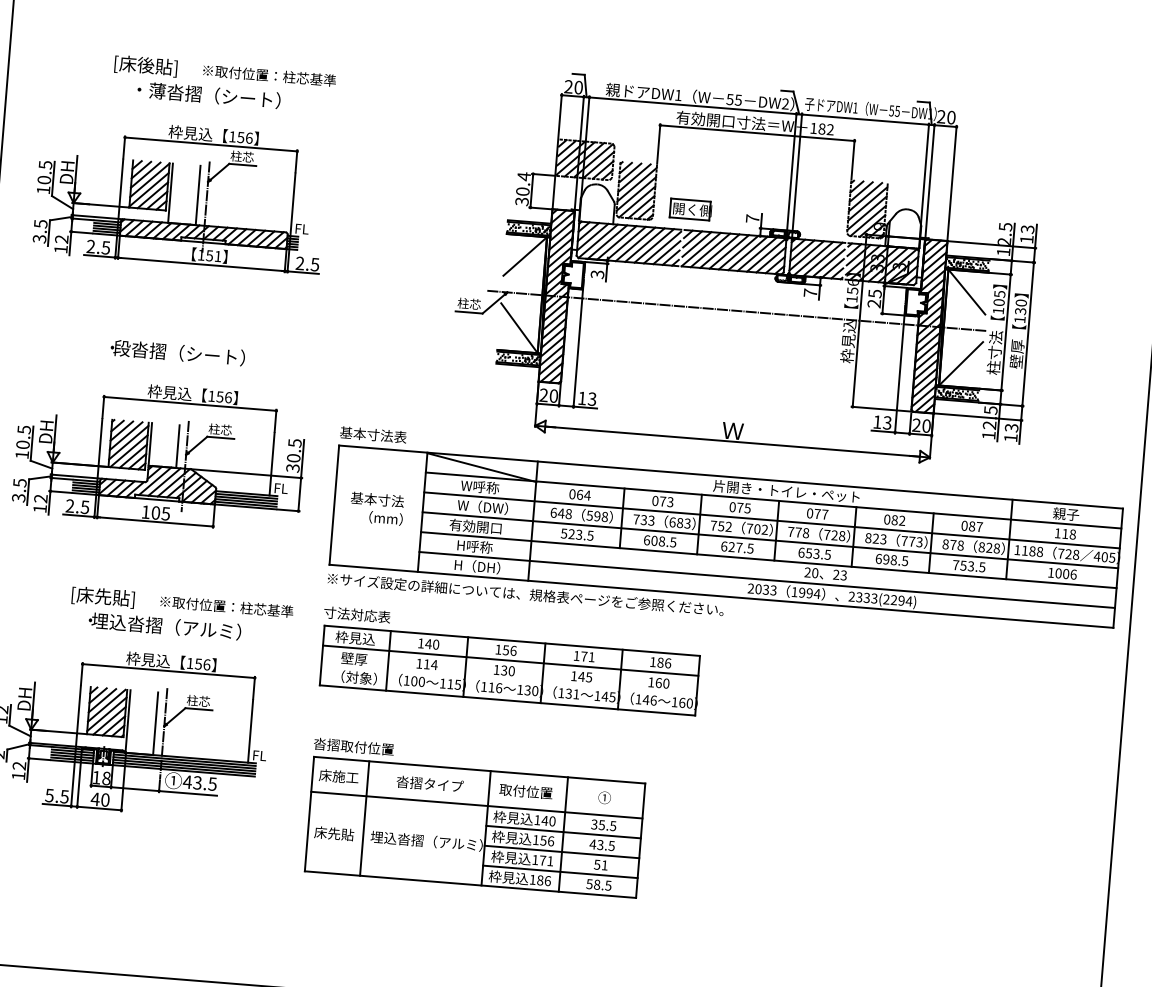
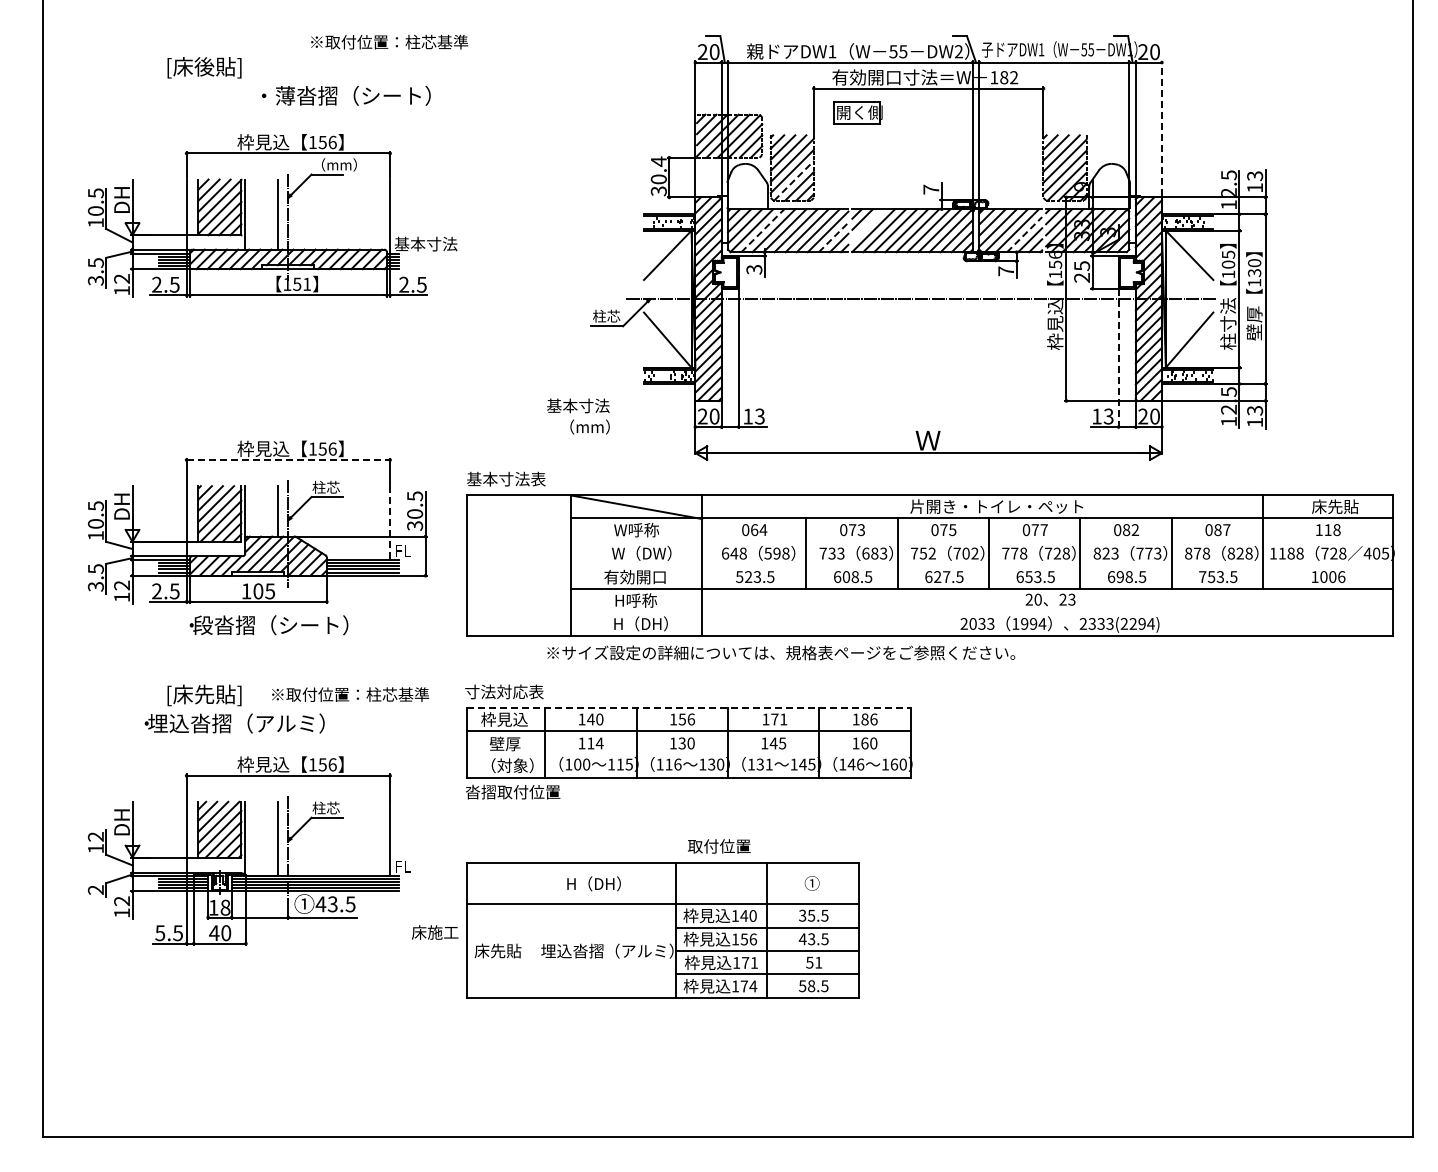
text: (269, 75) -> (389, 41), moved
text: (209, 94) -> (346, 95), moved
text: (249, 156) -> (334, 164), 柱芯 -> （mm）
line: (951, 182) -> (1161, 128), solid -> dashed
line: (637, 201) -> (794, 180), solid -> dashed
part: (690, 209) -> (857, 112), moved
text: (321, 229) -> (425, 243), FL -> 基本寸法
line: (607, 242) -> (763, 230), solid -> dashed
line: (697, 244) -> (868, 224), removed
line: (666, 252) -> (833, 237), solid -> dashed
line: (828, 263) -> (1024, 234), solid -> dashed
text: (177, 353) -> (268, 625), moved
line: (899, 375) -> (1118, 359), solid -> dashed
line: (190, 404) -> (288, 460), solid -> dashed
line: (272, 464) -> (390, 523), solid -> dashed
text: (376, 508) -> (578, 416), moved
text: (1073, 514) -> (1335, 506), 親子 -> 床先貼
line: (772, 520) -> (982, 541), removed
line: (770, 540) -> (982, 565), removed
line: (767, 580) -> (982, 612), removed
text: (525, 594) -> (781, 652), moved
text: (164, 626) -> (234, 723), moved
line: (511, 640) -> (688, 707), solid -> dashed
text: (353, 746) -> (512, 791), moved
text: (339, 776) -> (435, 932), moved
text: (429, 783) -> (605, 883), 沓摺タイプ -> H（DH）
text: (526, 791) -> (719, 846), moved
line: (364, 817) -> (532, 929), removed
text: (543, 880) -> (748, 986), 186 -> 174

